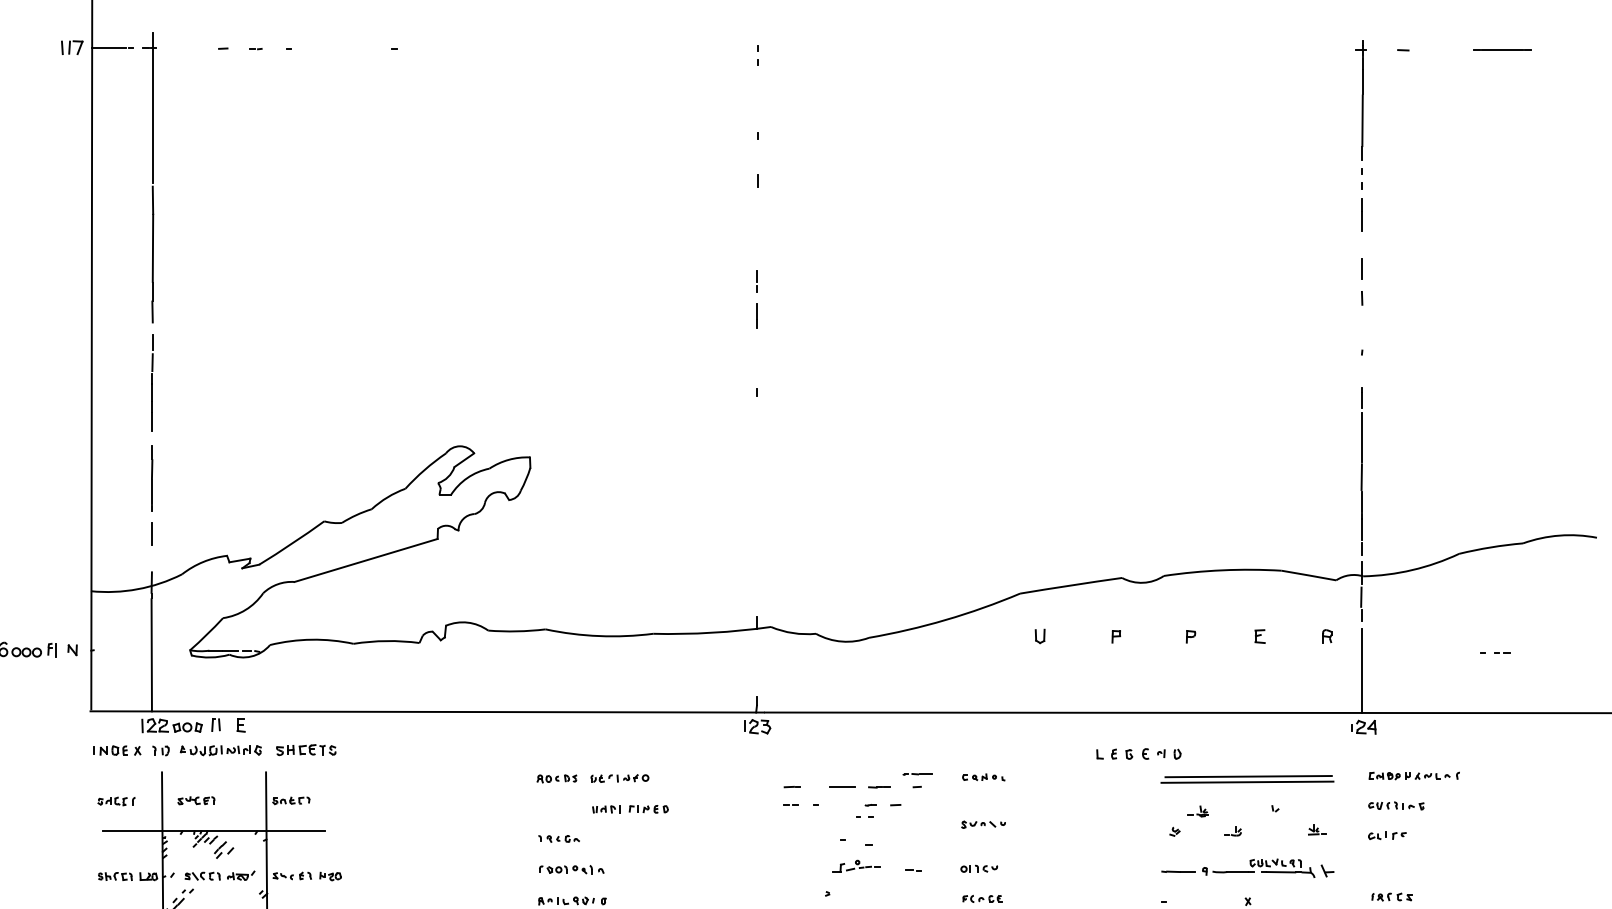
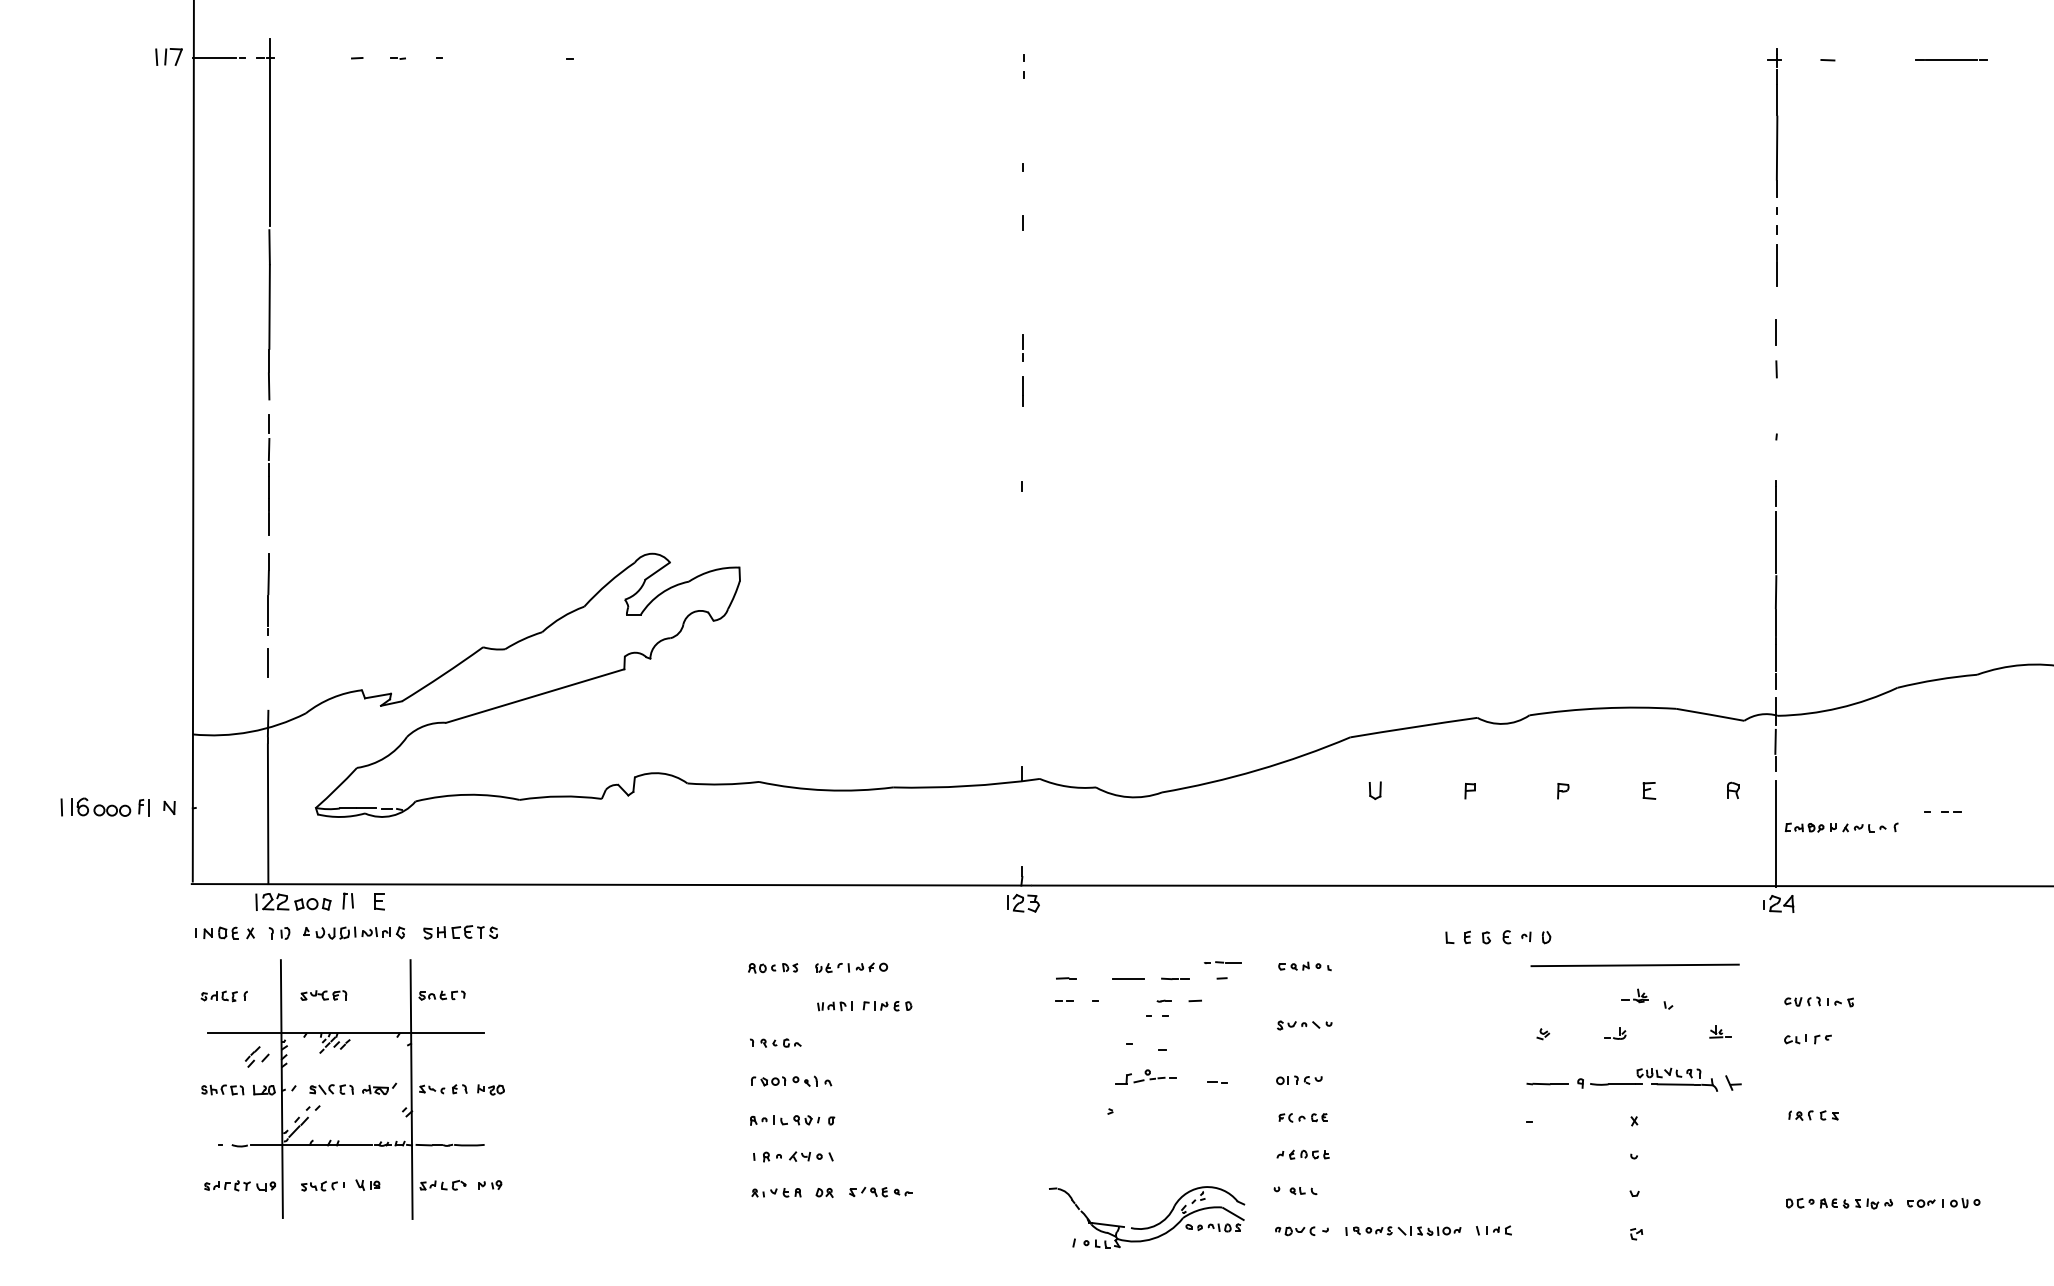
part: (1414, 775) -> (1841, 827), moved
line: (1247, 782) -> (1633, 972), removed
part: (1197, 811) -> (1634, 995), moved
part: (224, 849) -> (257, 1056), moved

